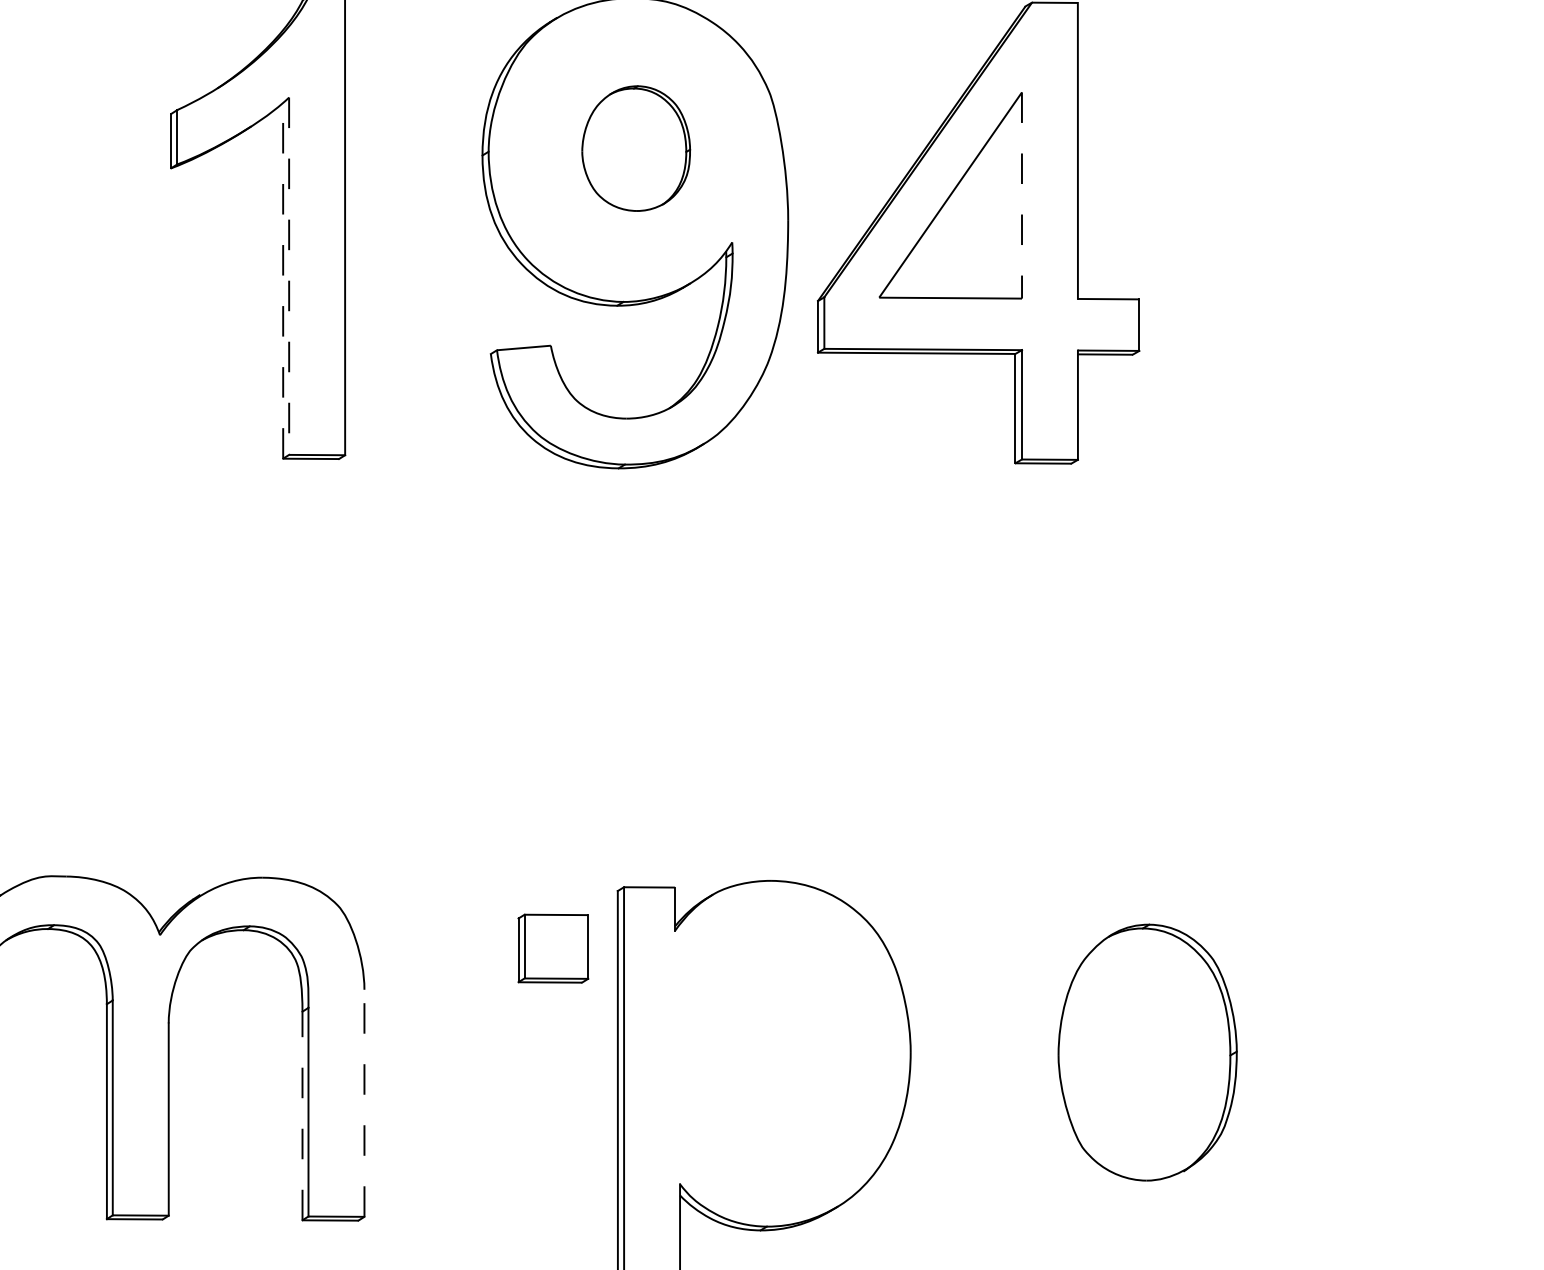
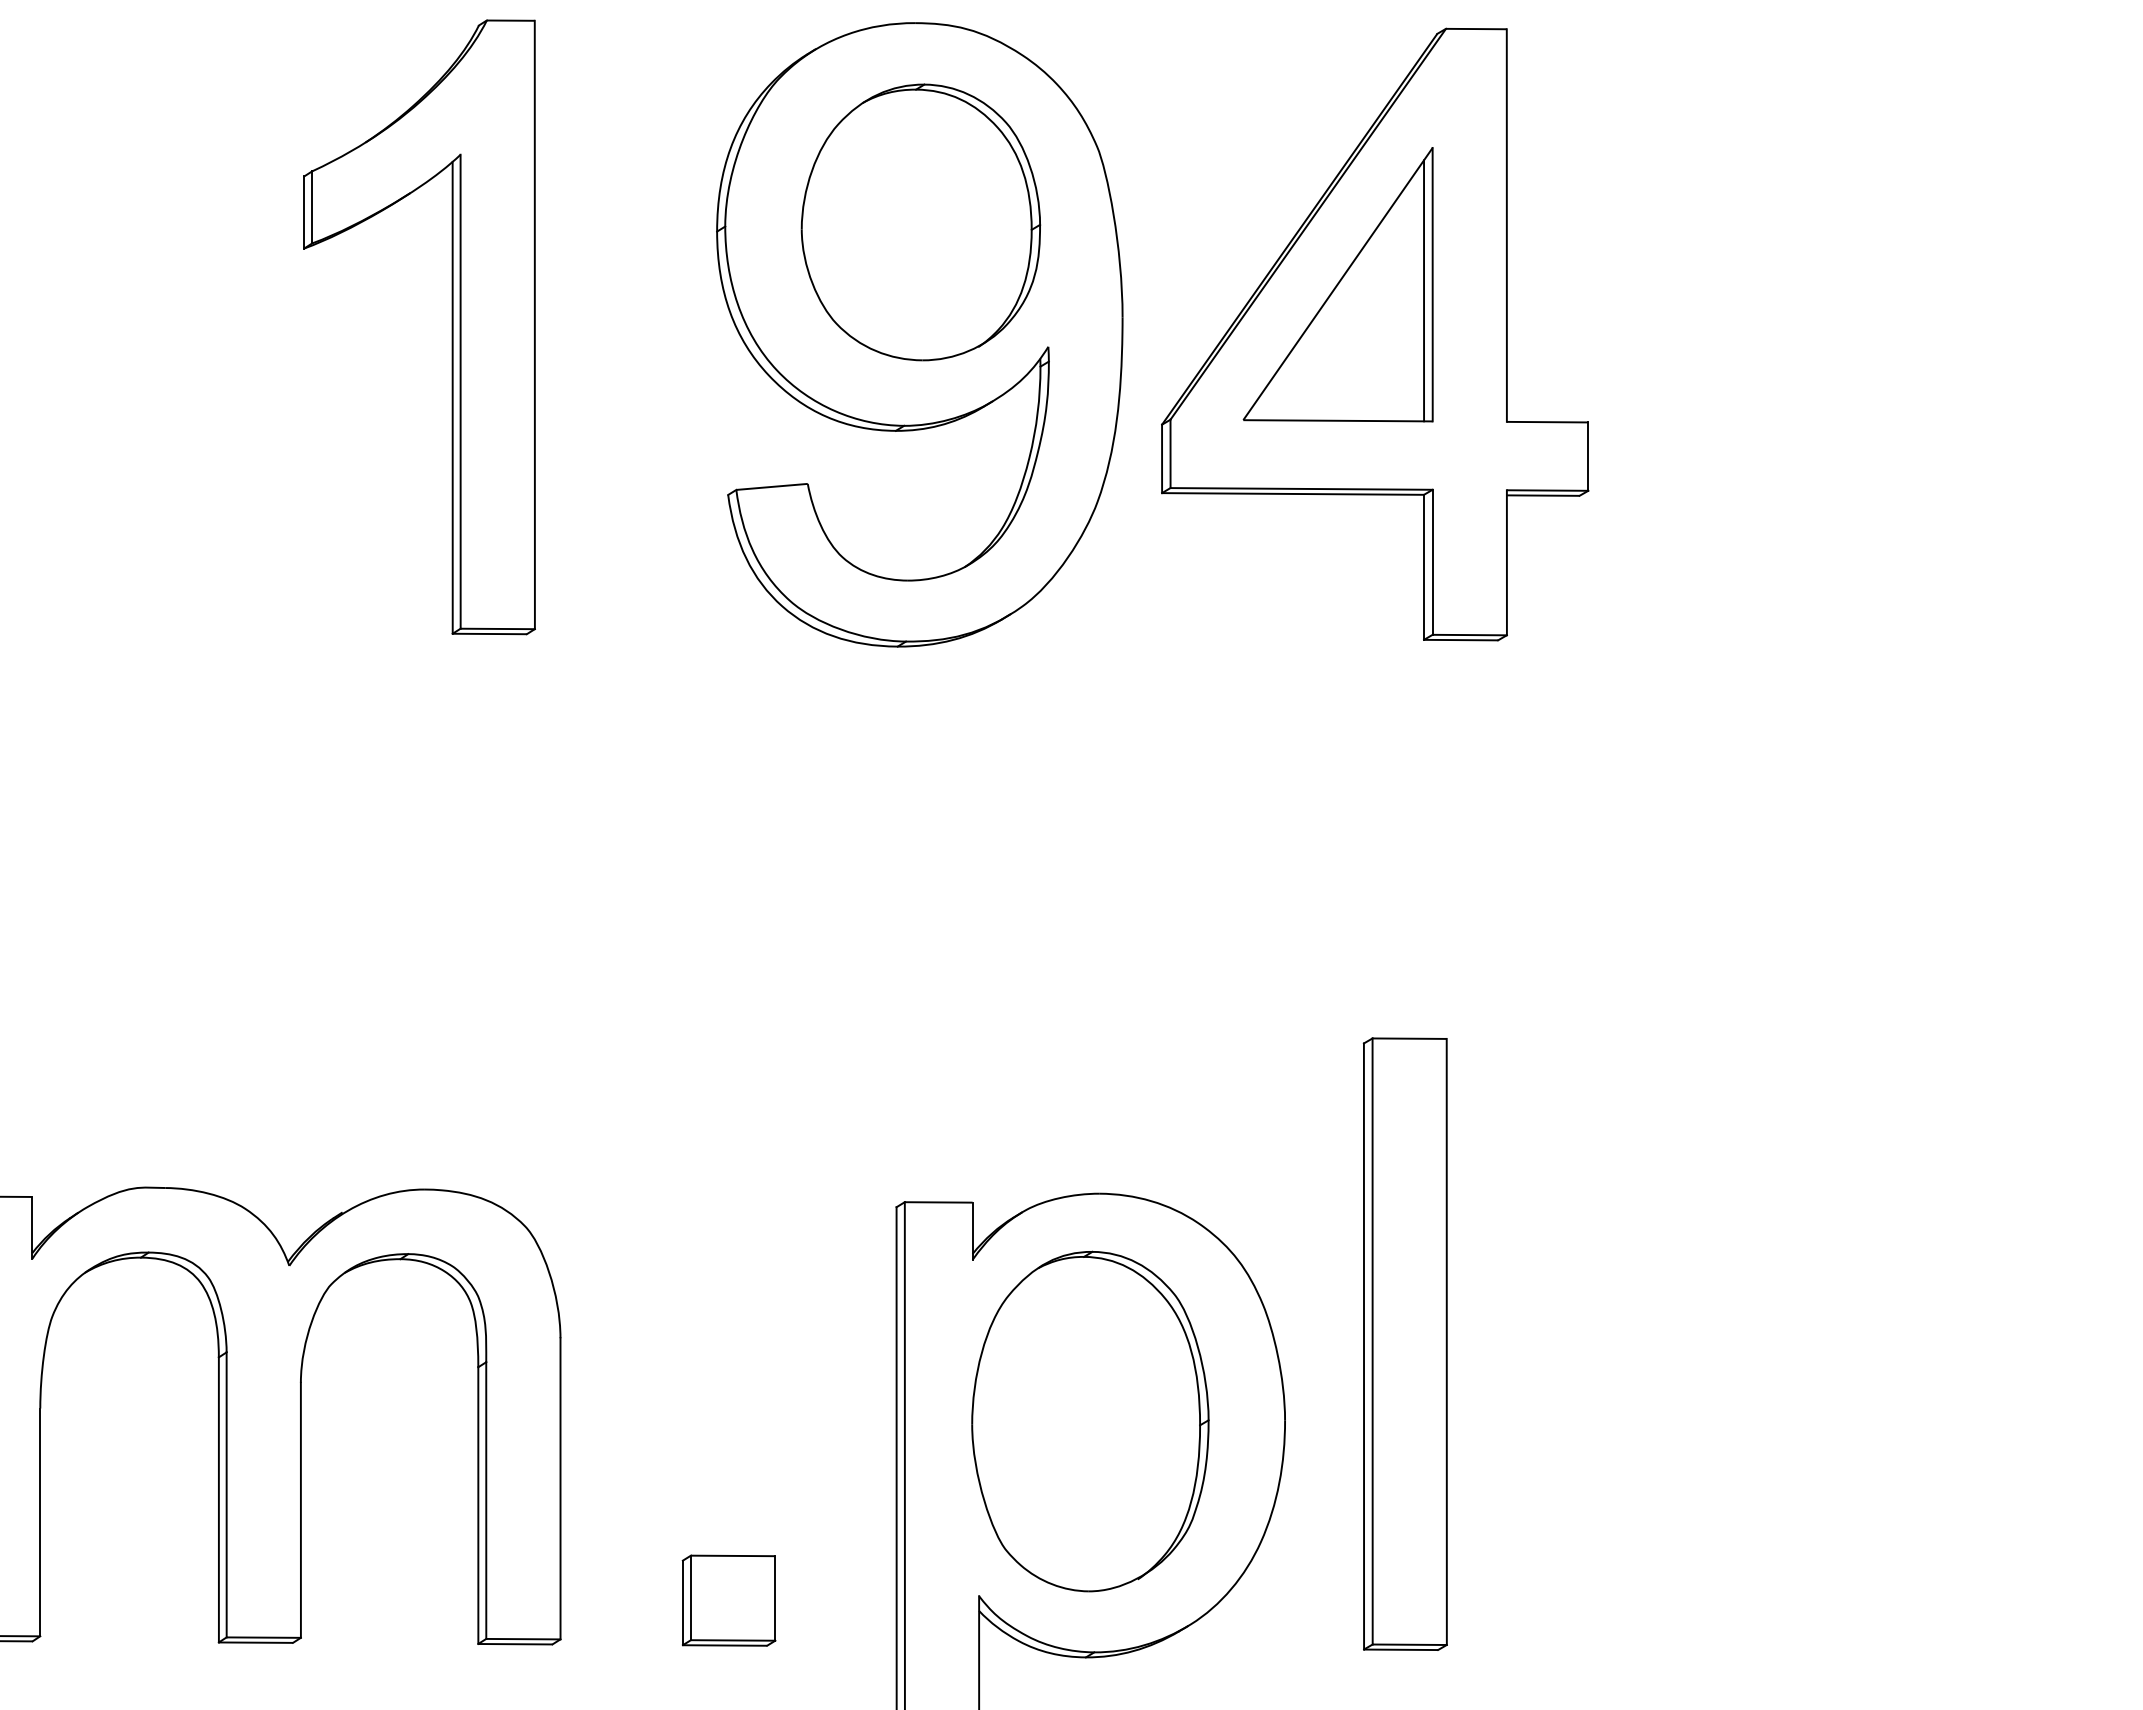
part: (635, 148) -> (920, 222), size x1.67
line: (1021, 195) -> (1432, 284), dashed -> solid
line: (1015, 199) -> (1424, 290), added
line: (289, 276) -> (460, 391), dashed -> solid
line: (283, 280) -> (452, 397), dashed -> solid
part: (552, 948) -> (728, 1600), moved
part: (1000, 993) -> (1404, 1343), added
part: (1147, 1052) -> (1090, 1421), moved
line: (364, 1103) -> (560, 1488), dashed -> solid
line: (302, 1115) -> (478, 1505), dashed -> solid

